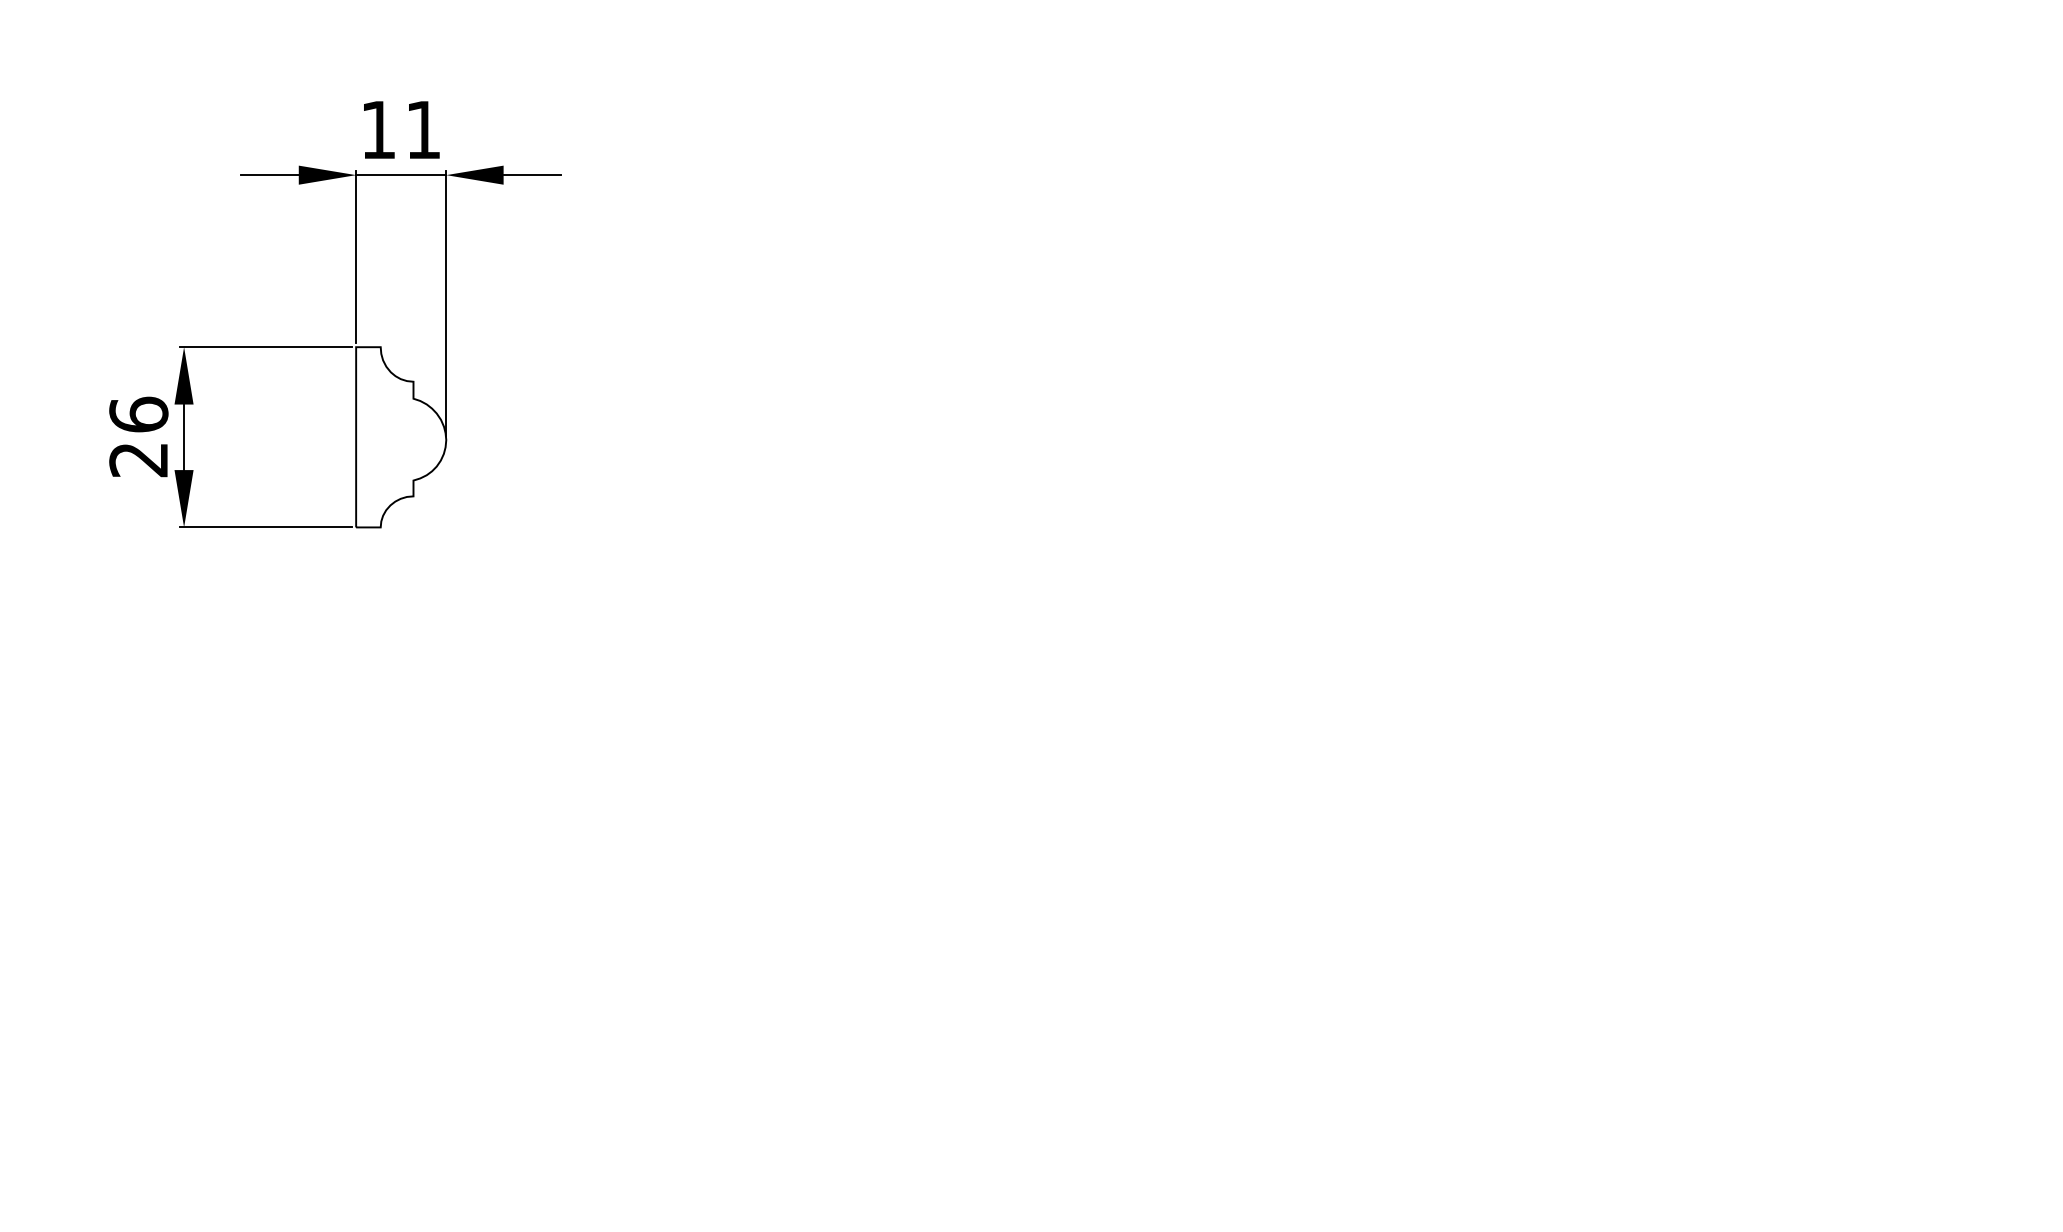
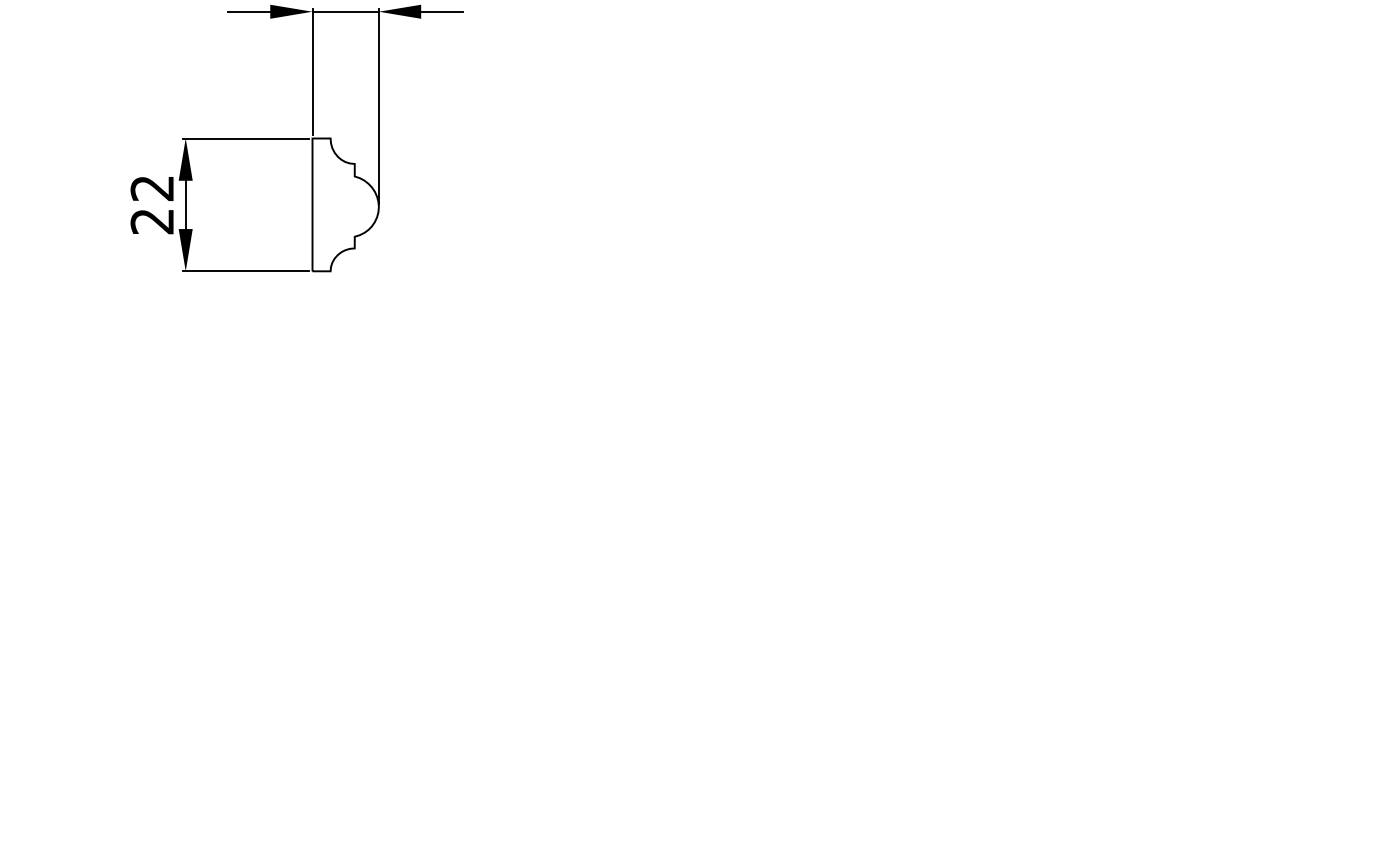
text: (138, 414) -> (152, 188), 26 -> 22

